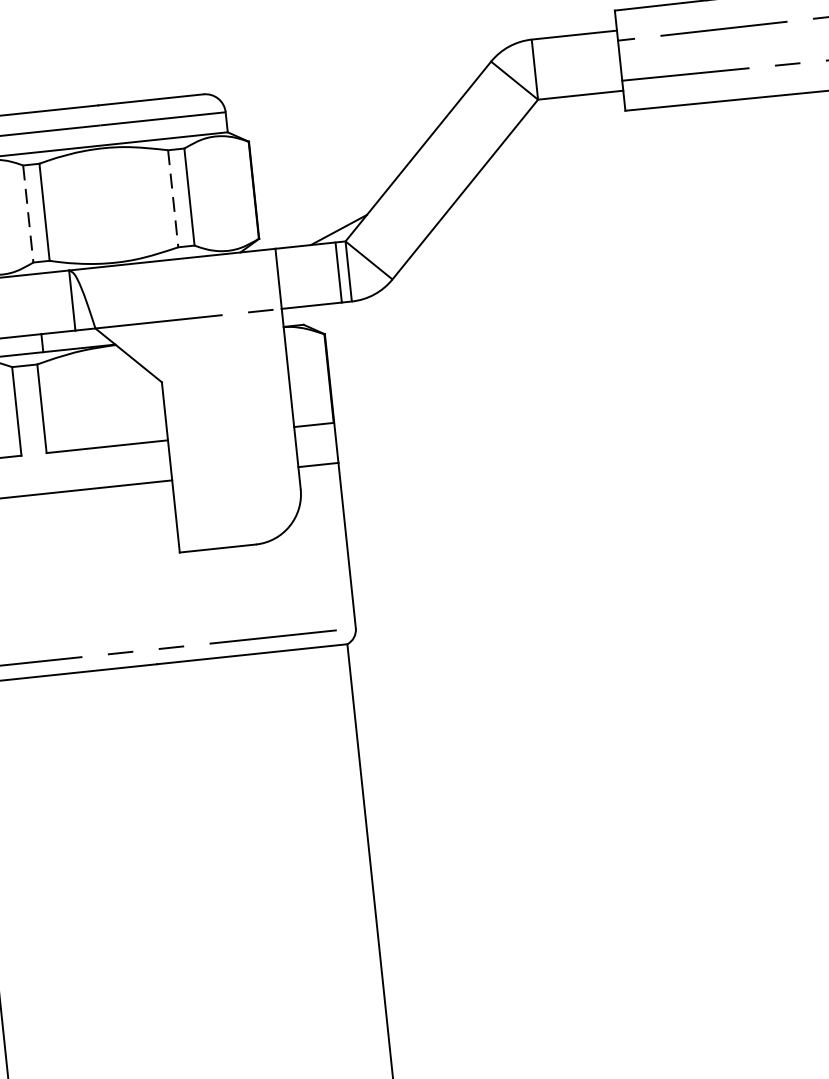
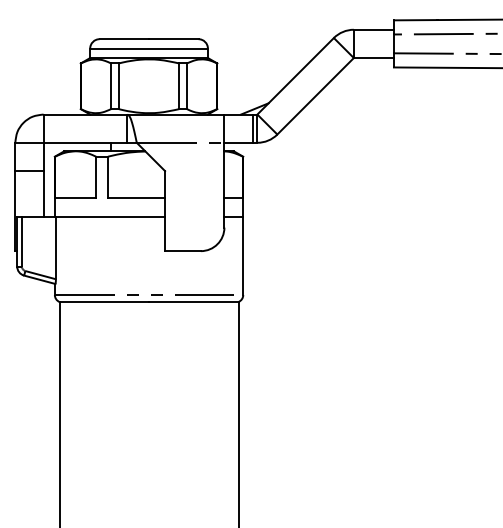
line: (173, 199) -> (179, 86), dashed -> solid
line: (29, 214) -> (111, 86), dashed -> solid

